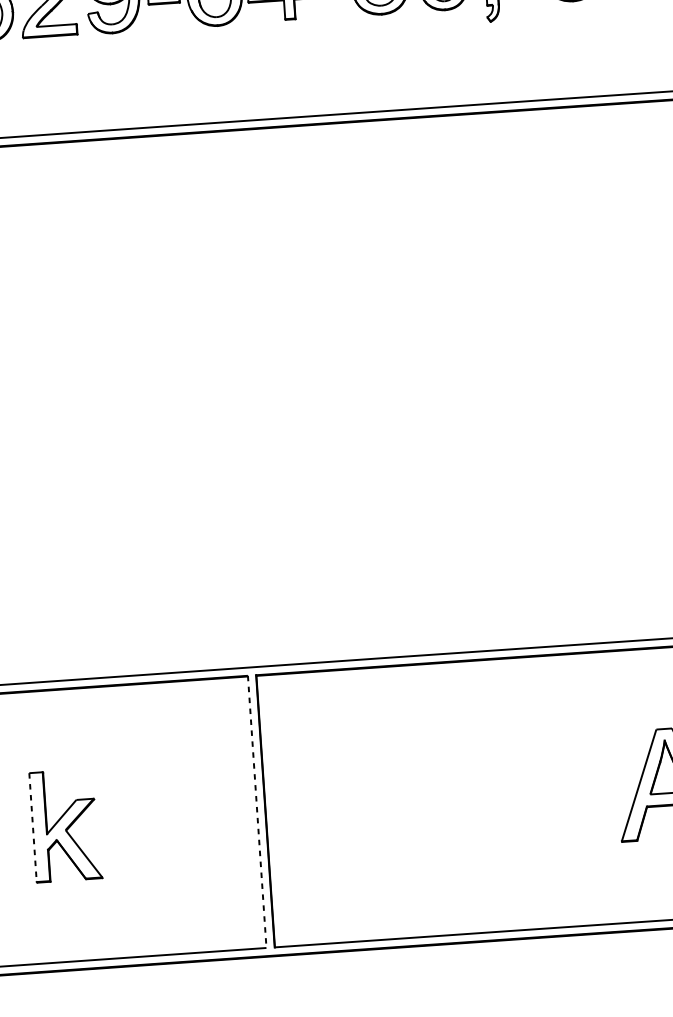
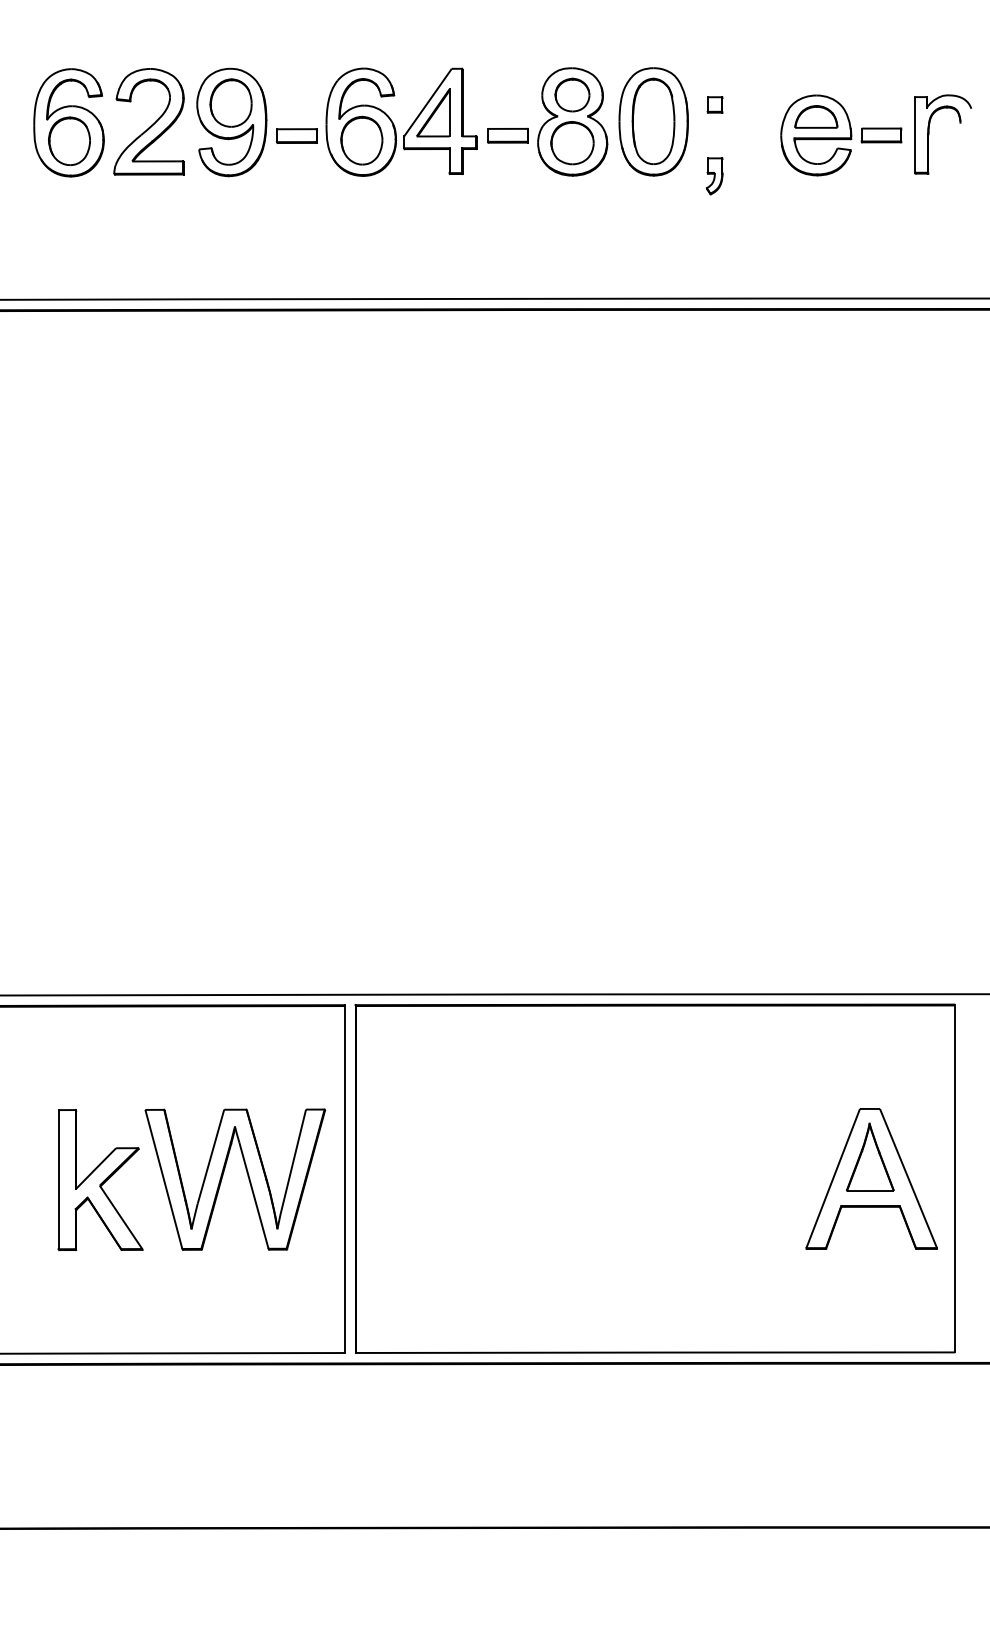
line: (257, 812) -> (345, 1179), dashed -> solid
part: (161, 816) -> (223, 1176), added
line: (32, 827) -> (58, 1179), dashed -> solid

